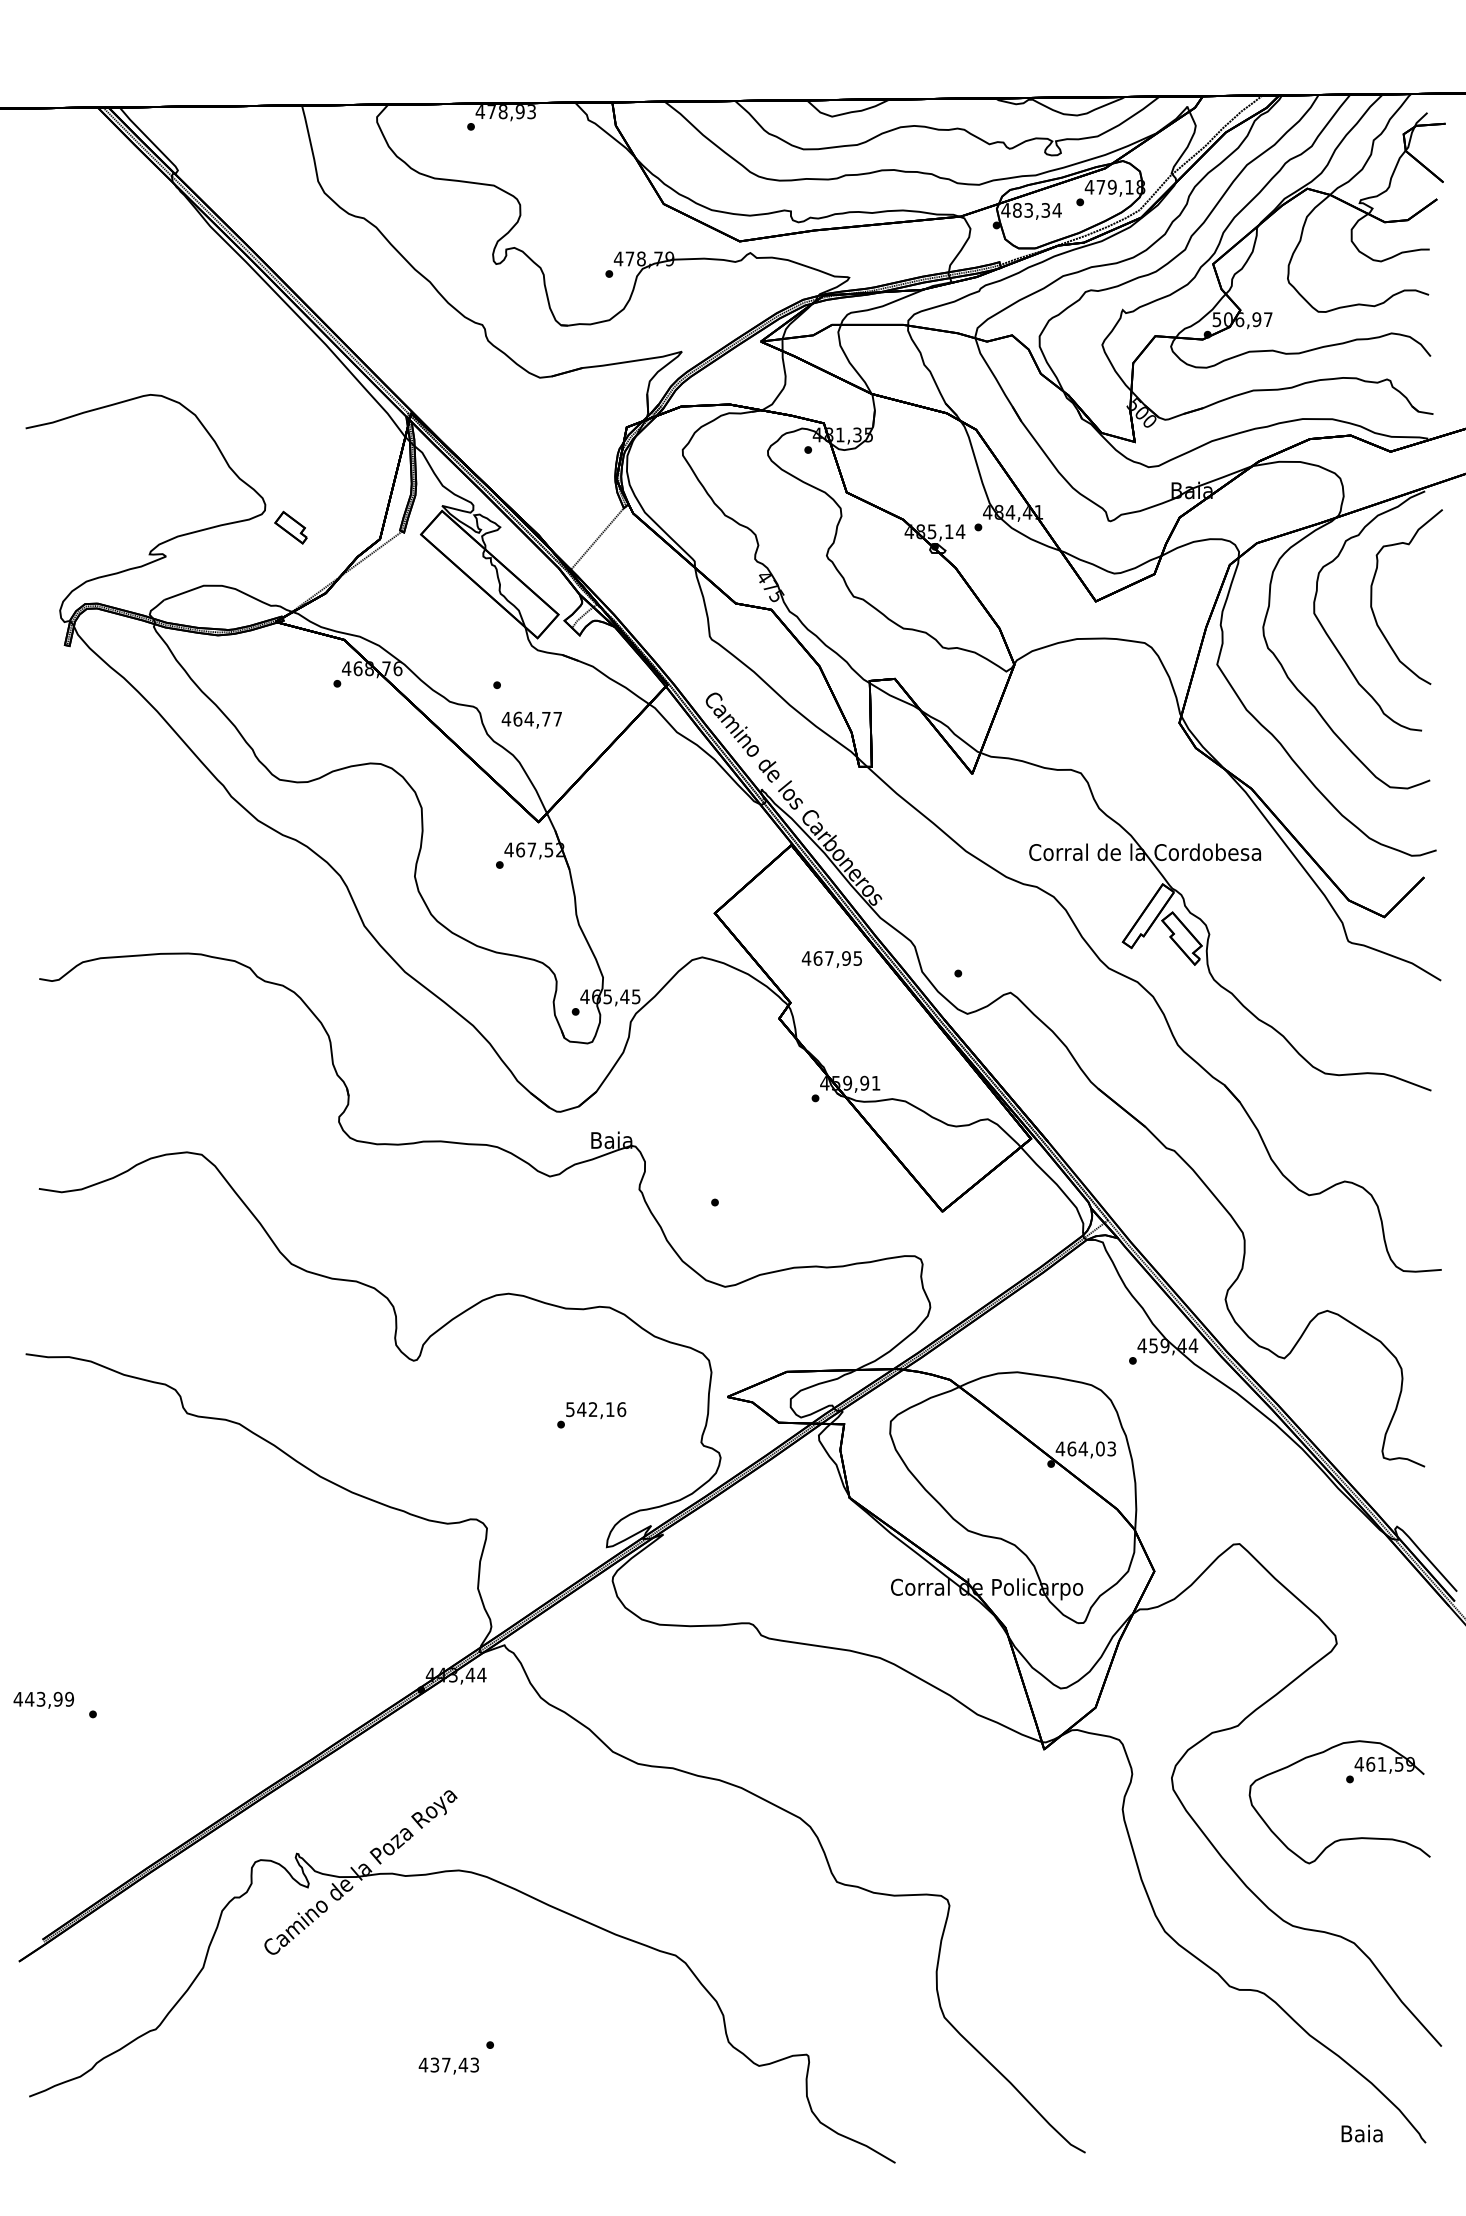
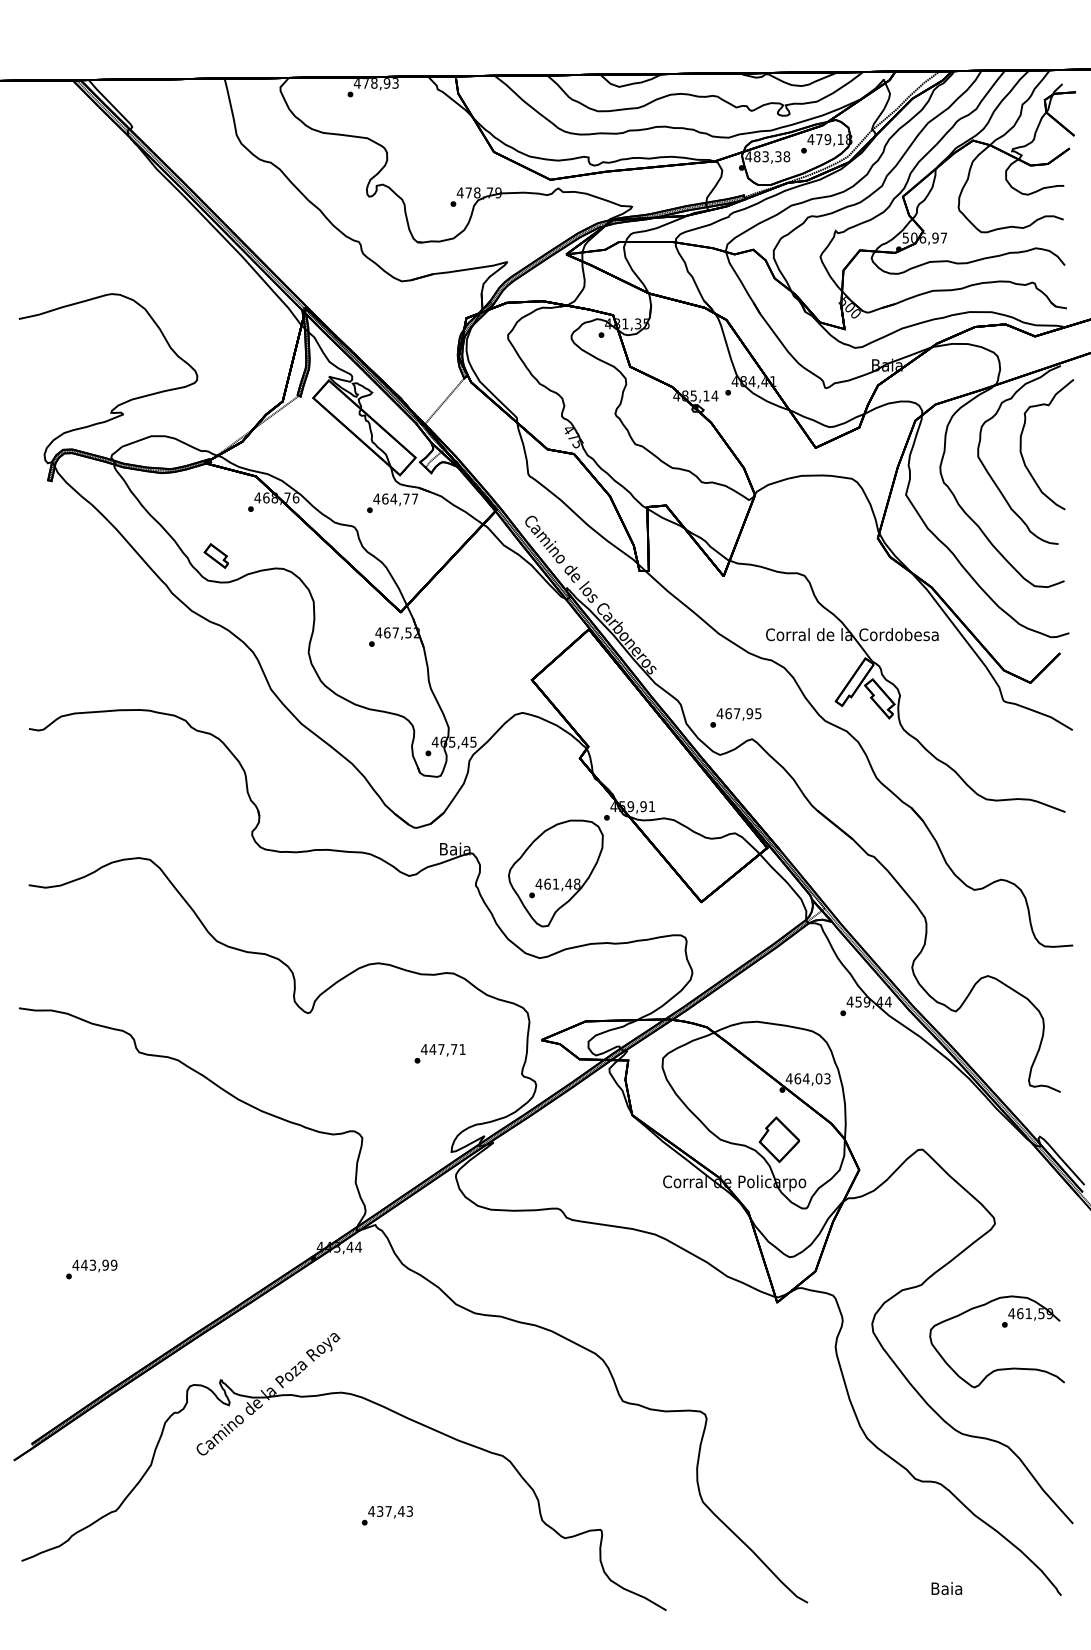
text: (1056, 210) -> (786, 156), 483,34 -> 483,38
part: (290, 527) -> (216, 555), moved
text: (531, 719) -> (395, 499), moved
text: (831, 959) -> (738, 714), moved
part: (746, 1173) -> (555, 873), added
text: (595, 1409) -> (443, 1049), 542,16 -> 447,71
part: (1047, 1530) -> (779, 1139), added
text: (43, 1699) -> (94, 1265), moved
text: (448, 2065) -> (390, 1511), moved
text: (1361, 2133) -> (946, 1588), moved

